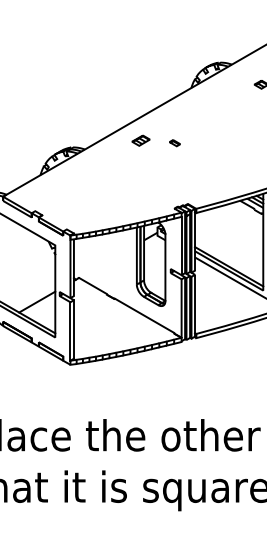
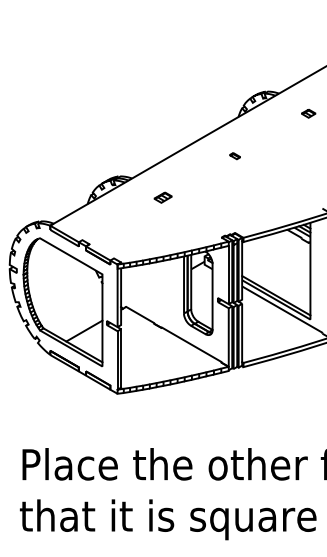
part: (140, 140) -> (162, 197), moved
part: (174, 143) -> (234, 156), moved

